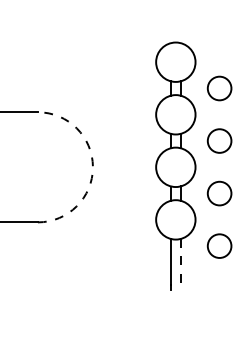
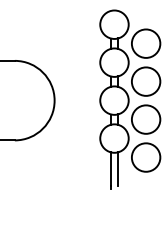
circle: (219, 88) -> (146, 43), size x1.67
circle: (219, 140) -> (146, 81), size x1.67
arc: (92, 167) -> (54, 100), dashed -> solid
circle: (219, 193) -> (146, 119), size x1.67
circle: (219, 245) -> (146, 157), size x1.67
line: (181, 262) -> (118, 169), dashed -> solid

